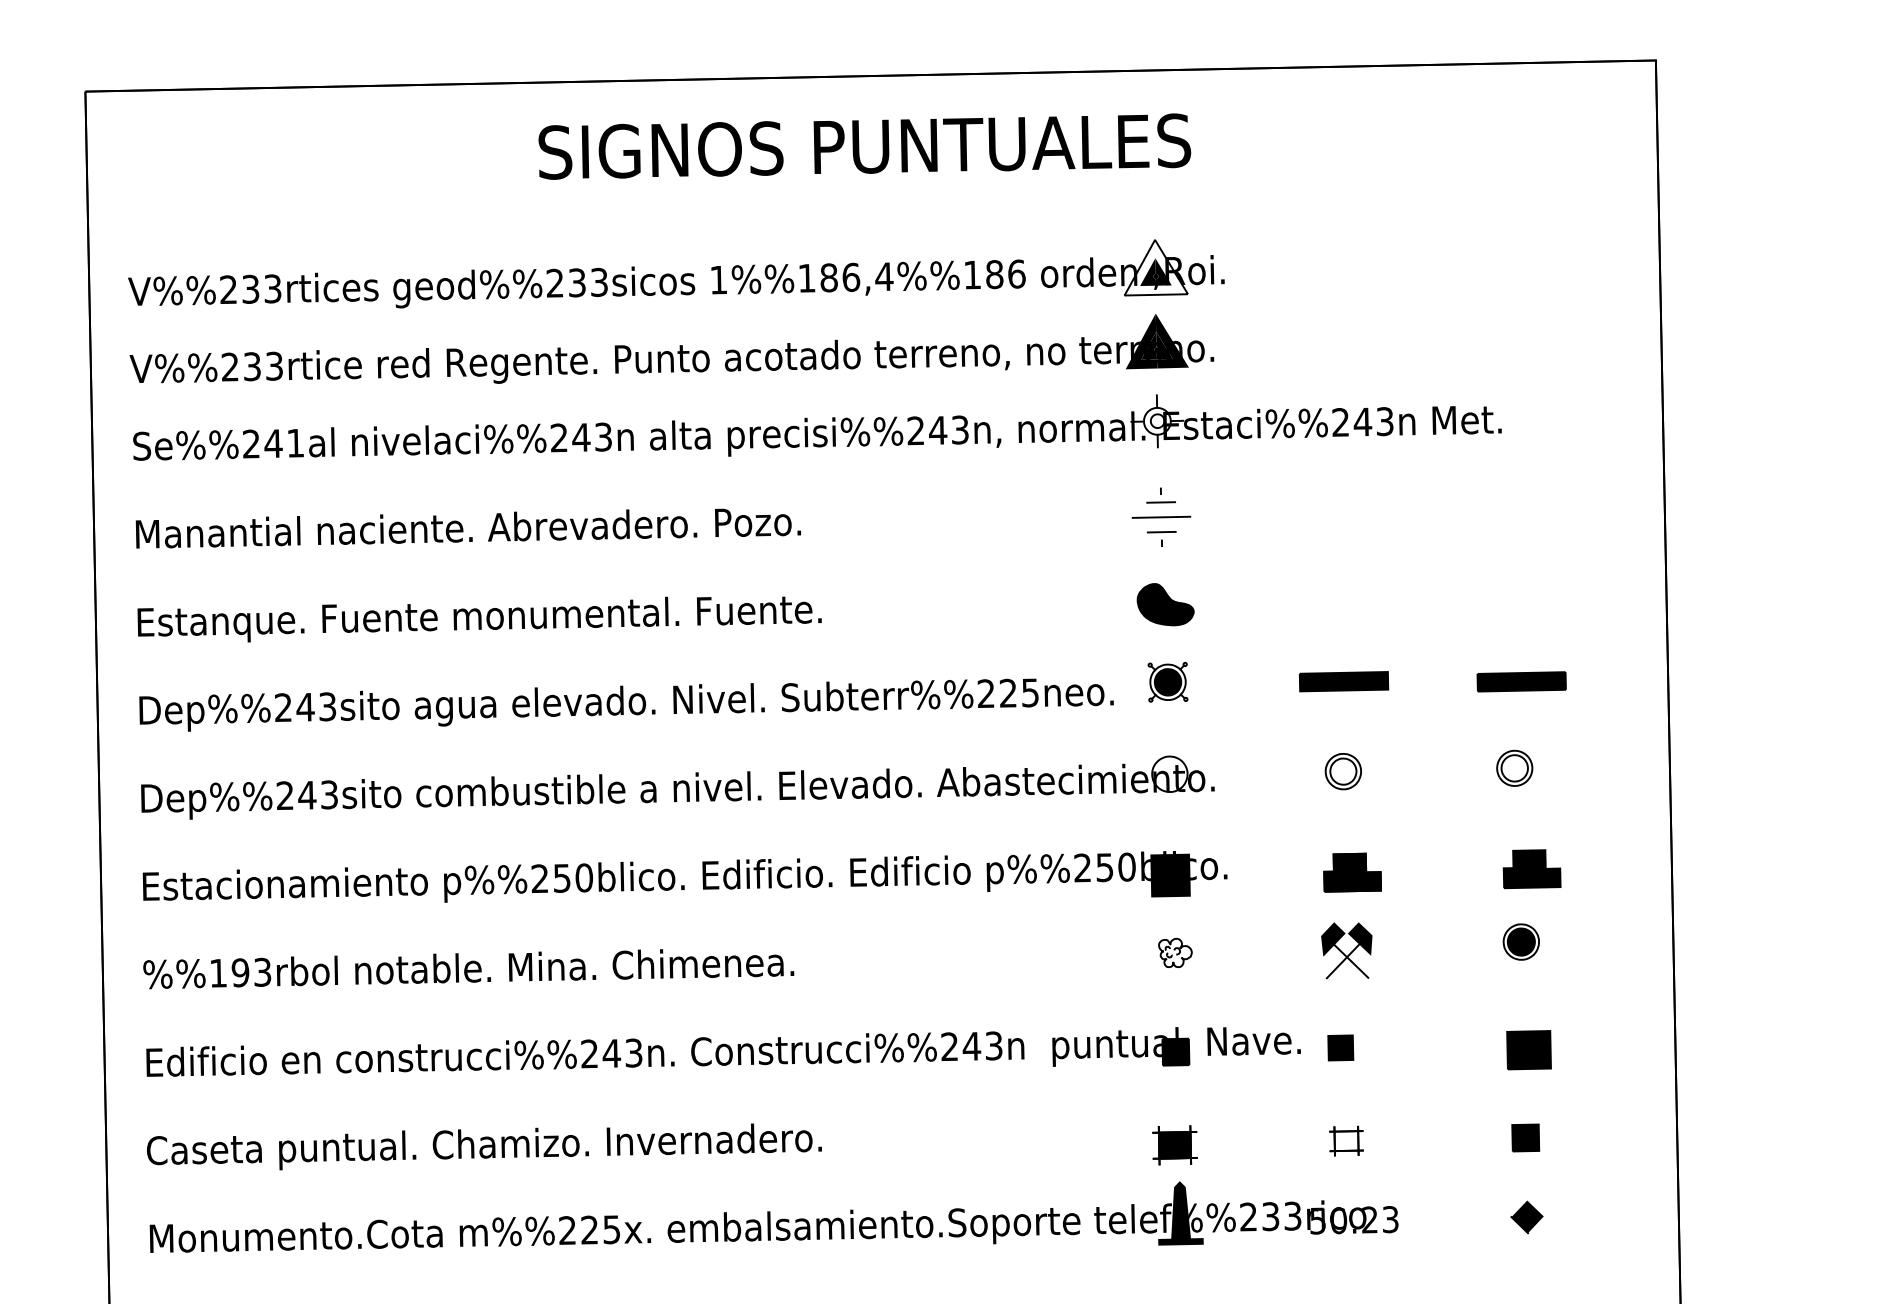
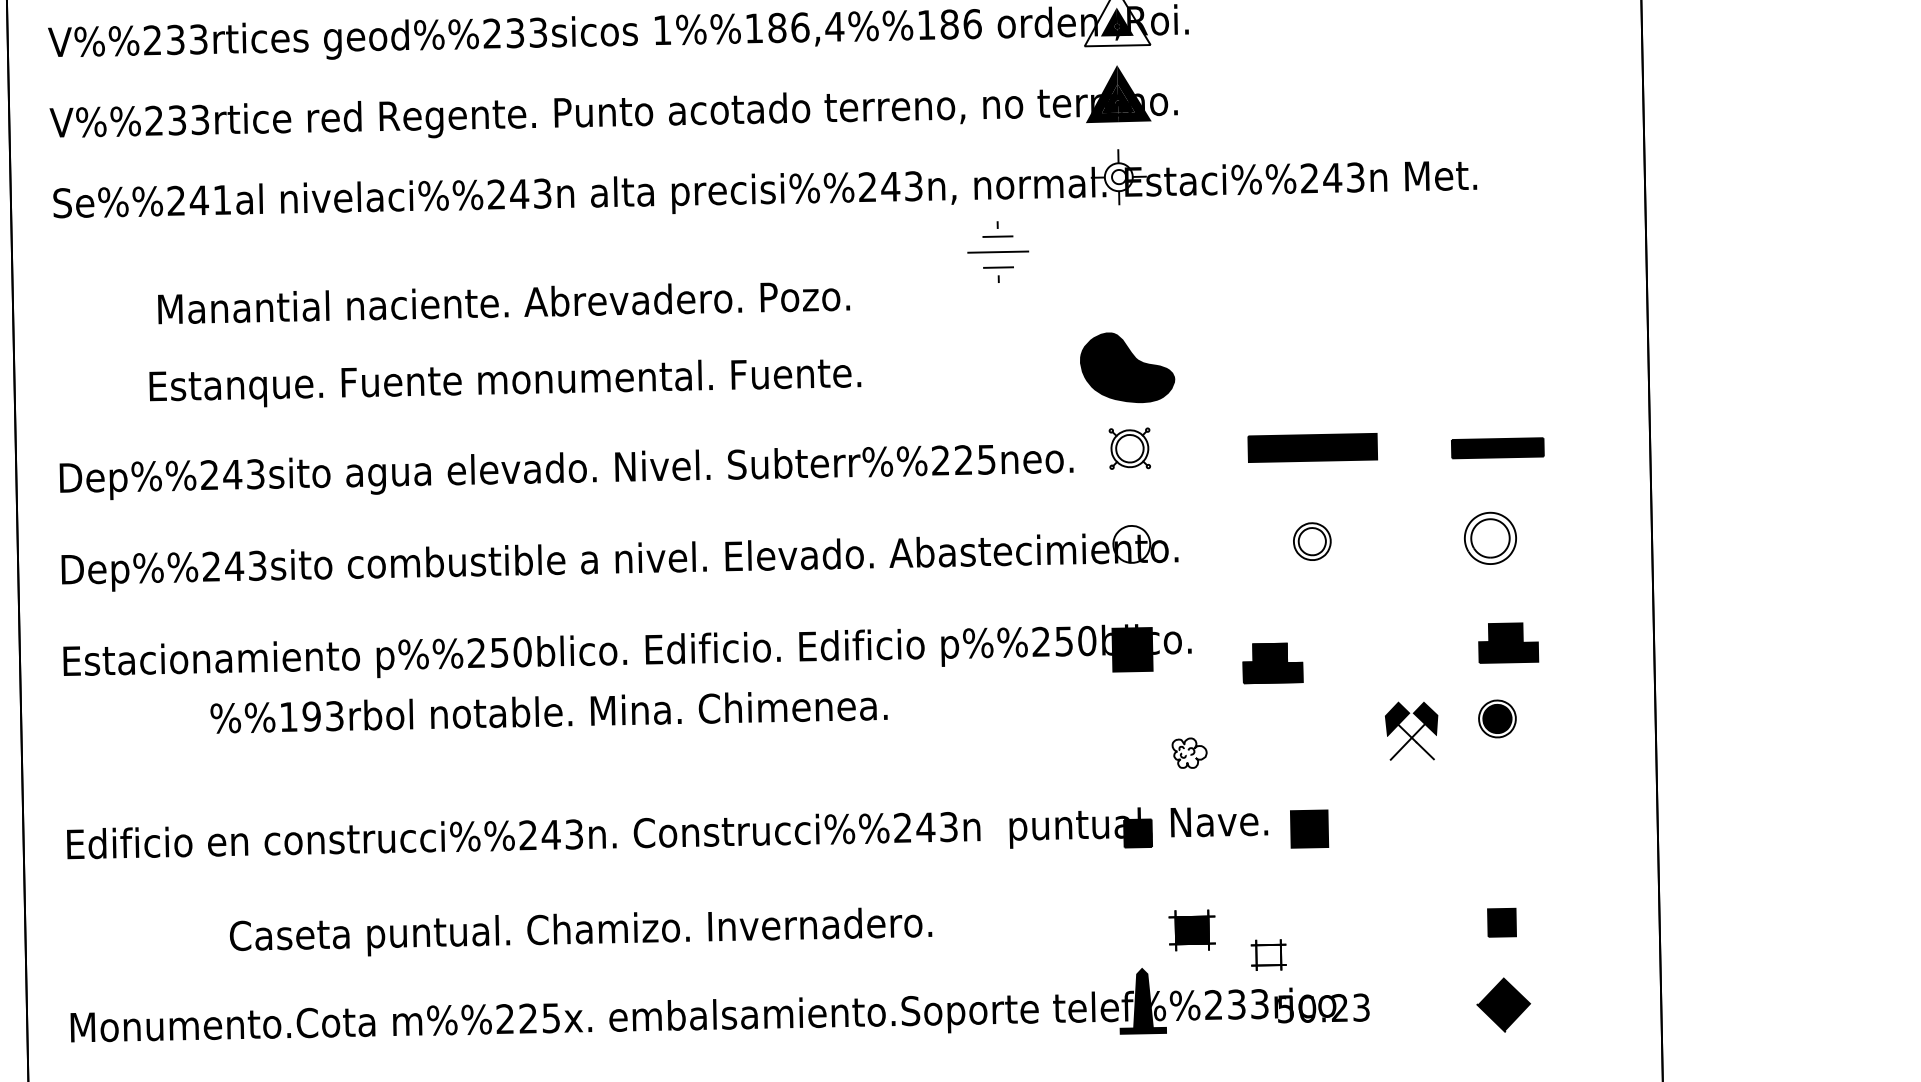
part: (1161, 516) -> (998, 251), moved
text: (467, 528) -> (503, 303), moved
part: (1165, 604) -> (1127, 367), size x1.6
text: (479, 619) -> (505, 383), moved
part: (1344, 681) -> (1313, 447), size x1.4
fill: (1167, 682) -> (1129, 448), removed
part: (1514, 767) -> (1490, 537), size x1.4
part: (1352, 872) -> (1272, 663), moved
part: (1346, 950) -> (1411, 730), moved
part: (1175, 952) -> (1189, 752), moved
text: (468, 969) -> (548, 713), moved
part: (1340, 1047) -> (1309, 828), size x1.4
part: (1528, 1050) -> (1504, 831), removed
part: (1346, 1140) -> (1268, 954), moved
part: (1174, 1145) -> (1191, 930), moved
text: (484, 1146) -> (581, 931), moved
part: (1526, 1217) -> (1502, 1005), size x1.6

